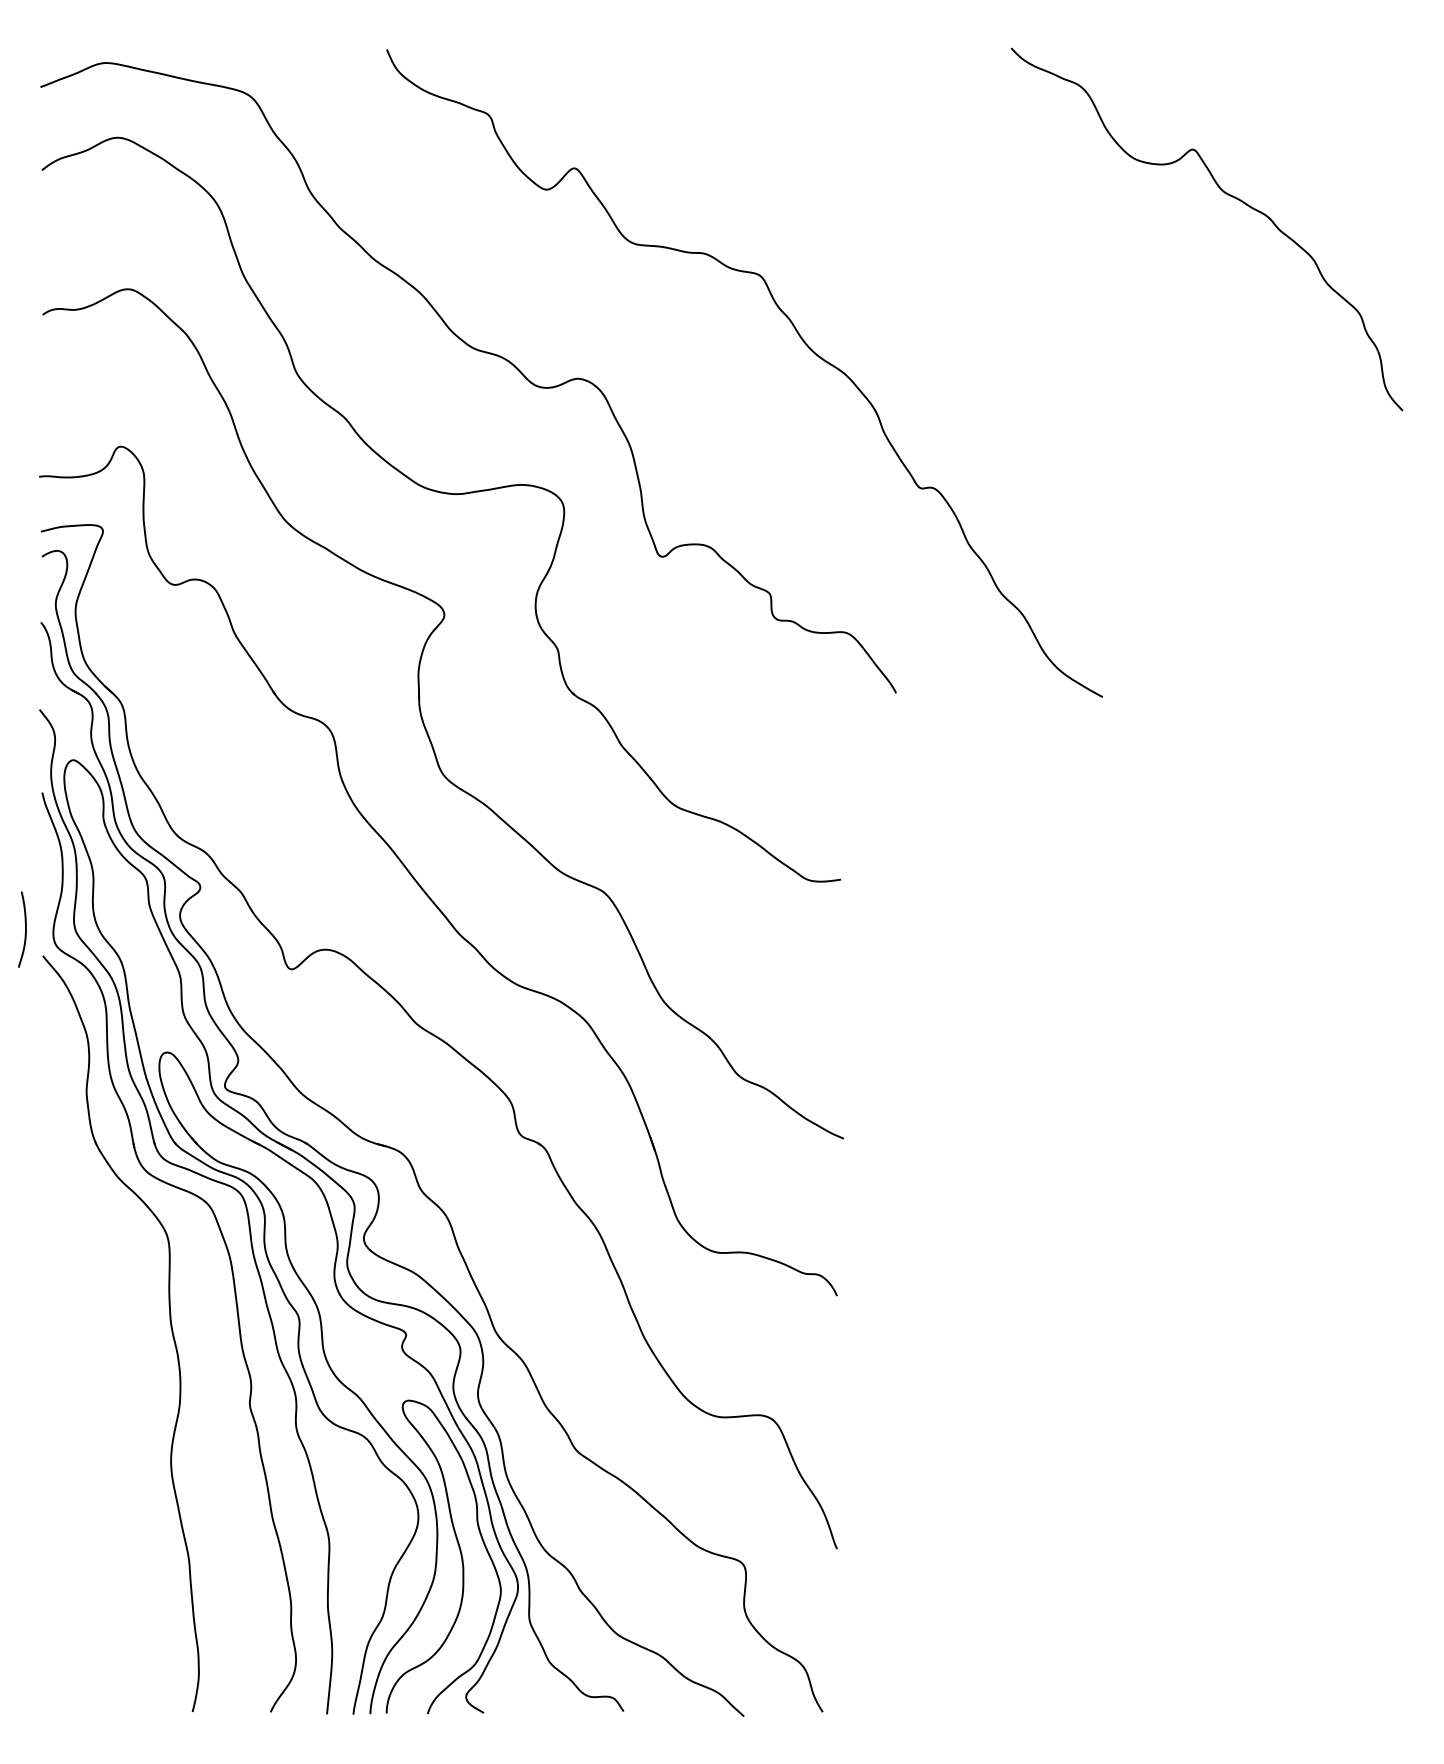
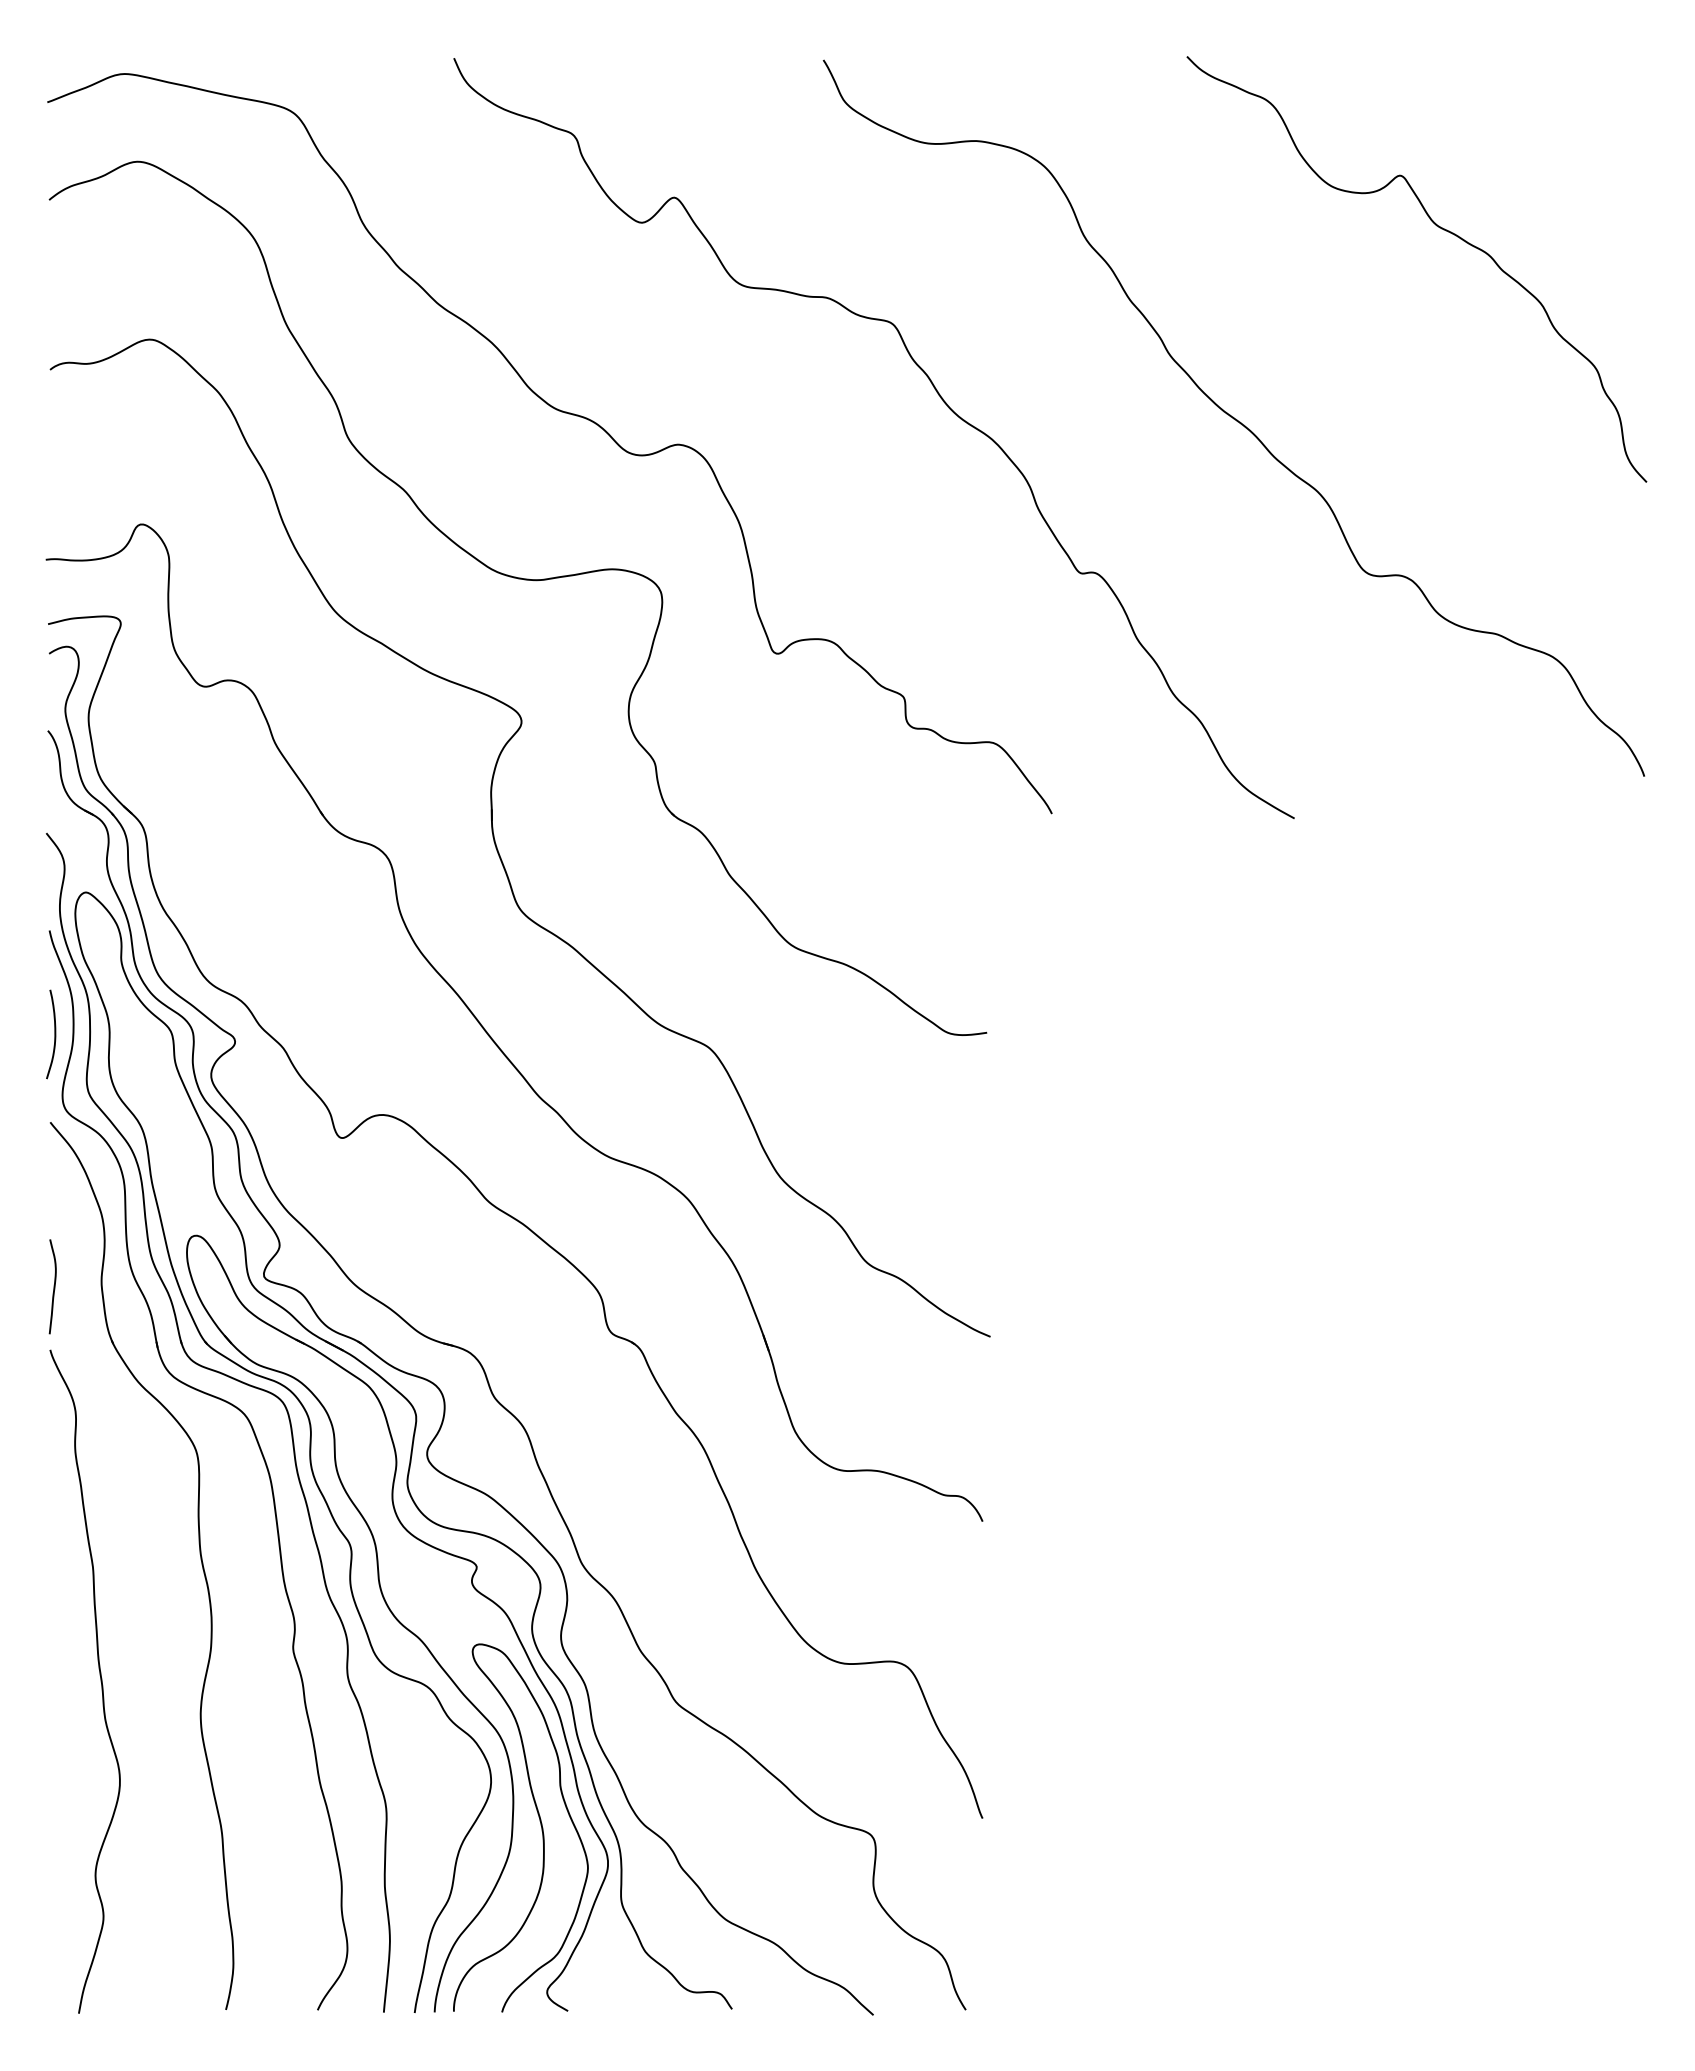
curve: (1050, 355) -> (1233, 417), added
curve: (25, 929) -> (54, 1034), moved
curve: (45, 1095) -> (53, 1286), added
curve: (85, 1432) -> (100, 1681), added

